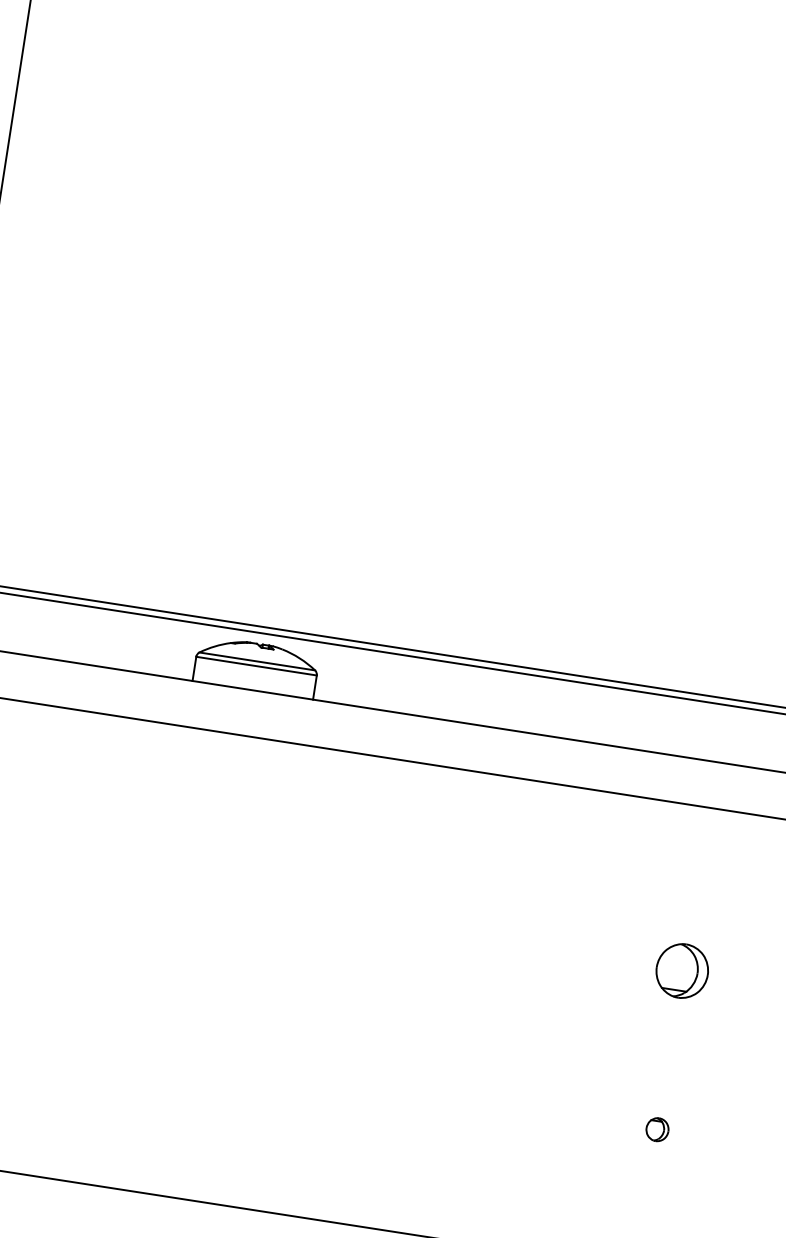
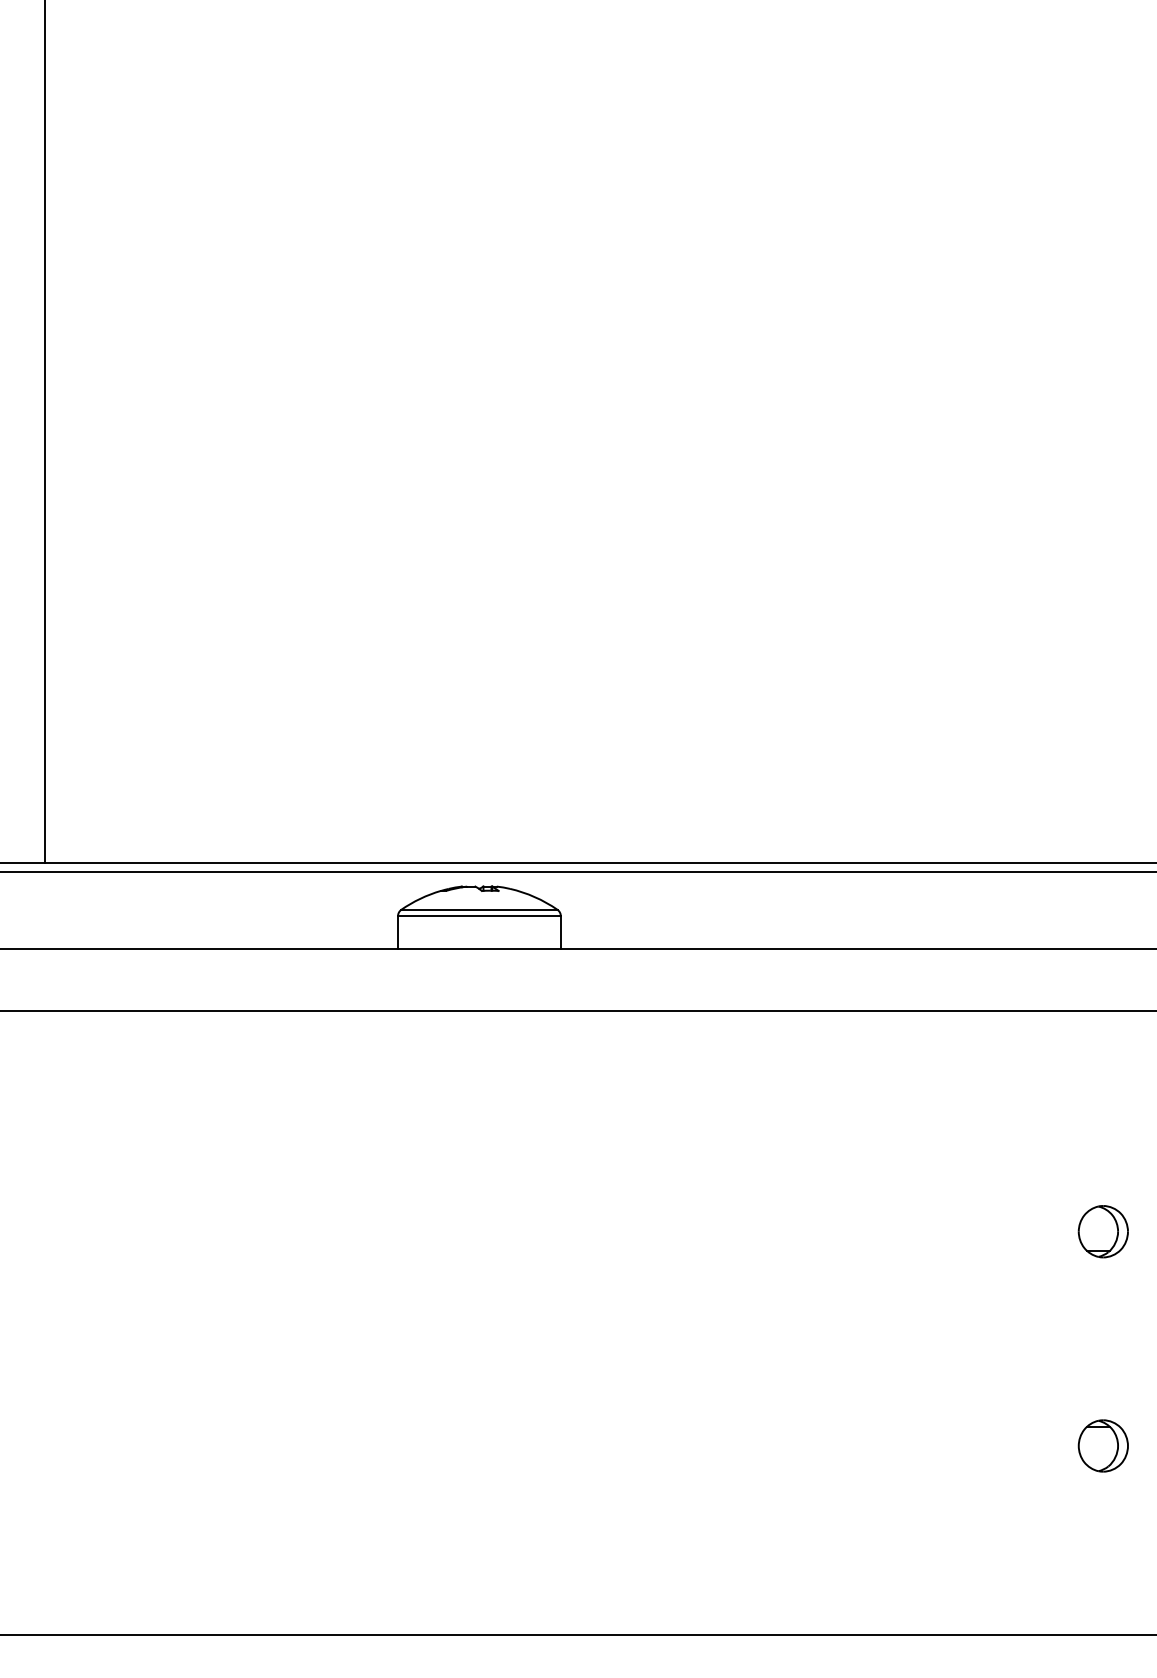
part: (681, 970) -> (1102, 1231), size x0.71
part: (657, 1129) -> (1102, 1445), size x1.67

